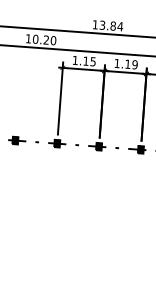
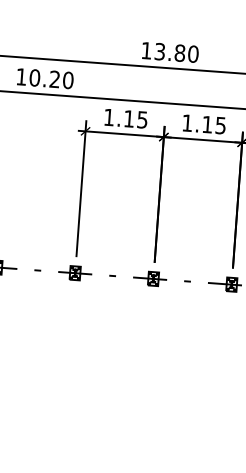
text: (120, 26) -> (193, 53), 13.84 -> 13.80
text: (134, 64) -> (219, 125), 1.19 -> 1.15

